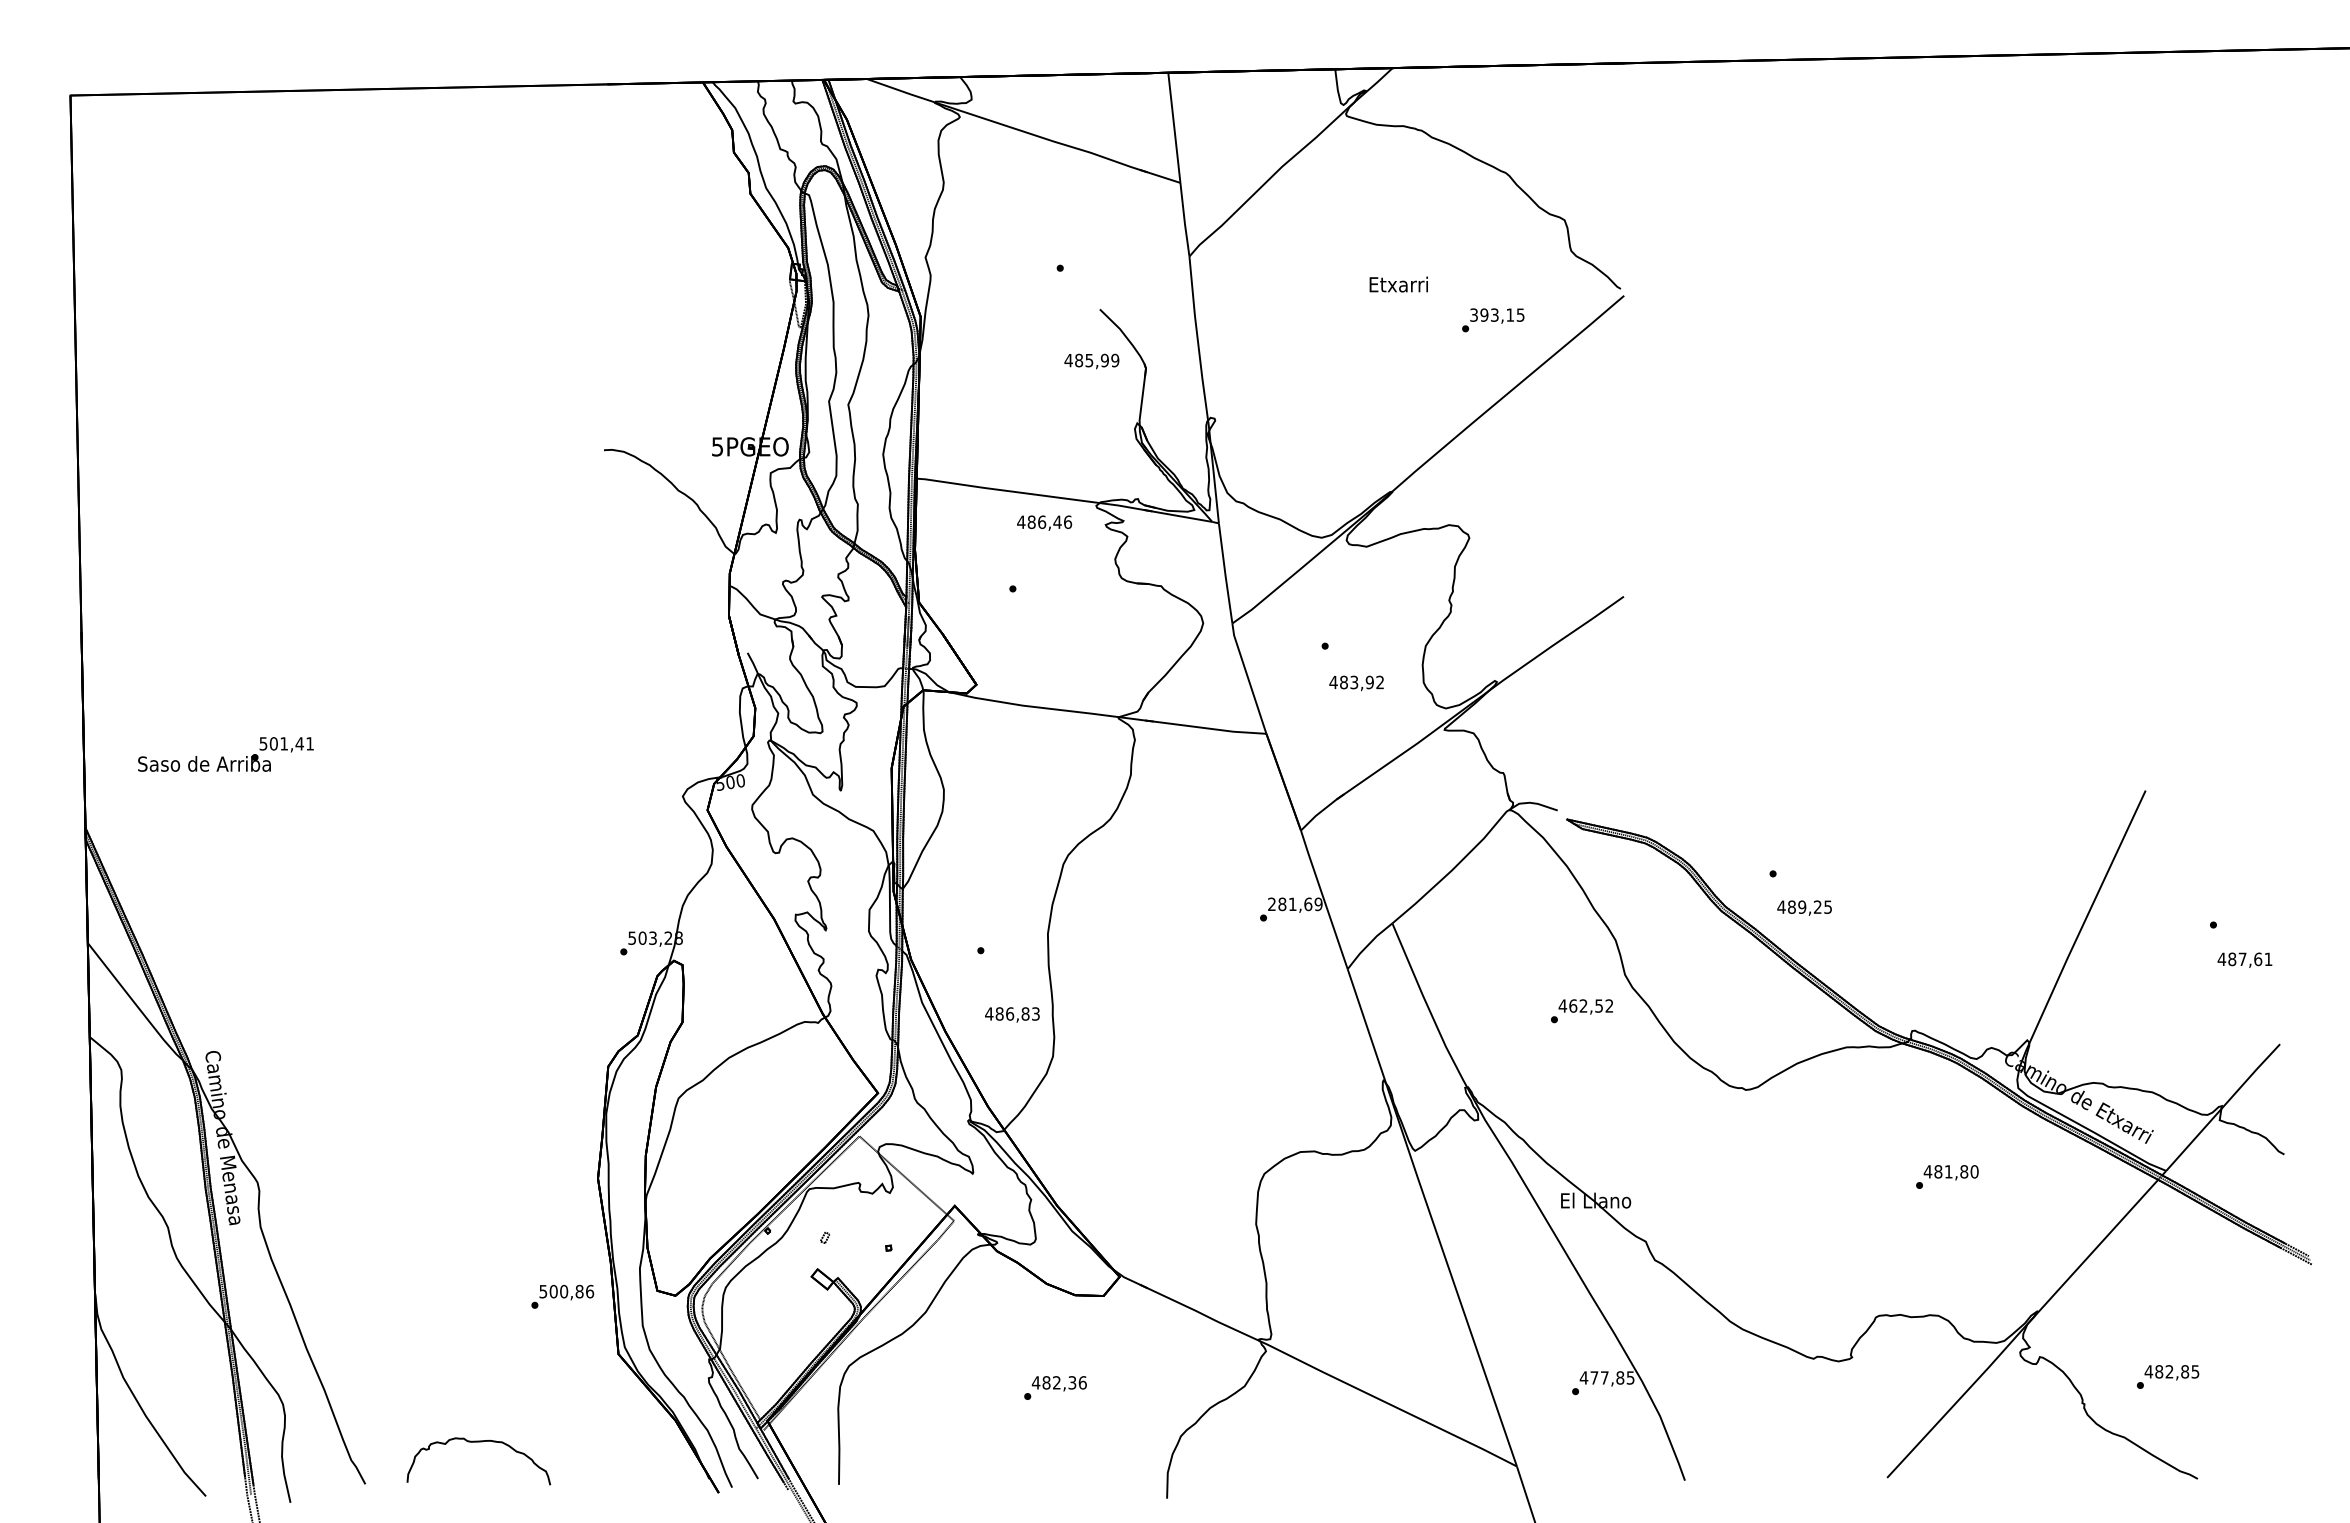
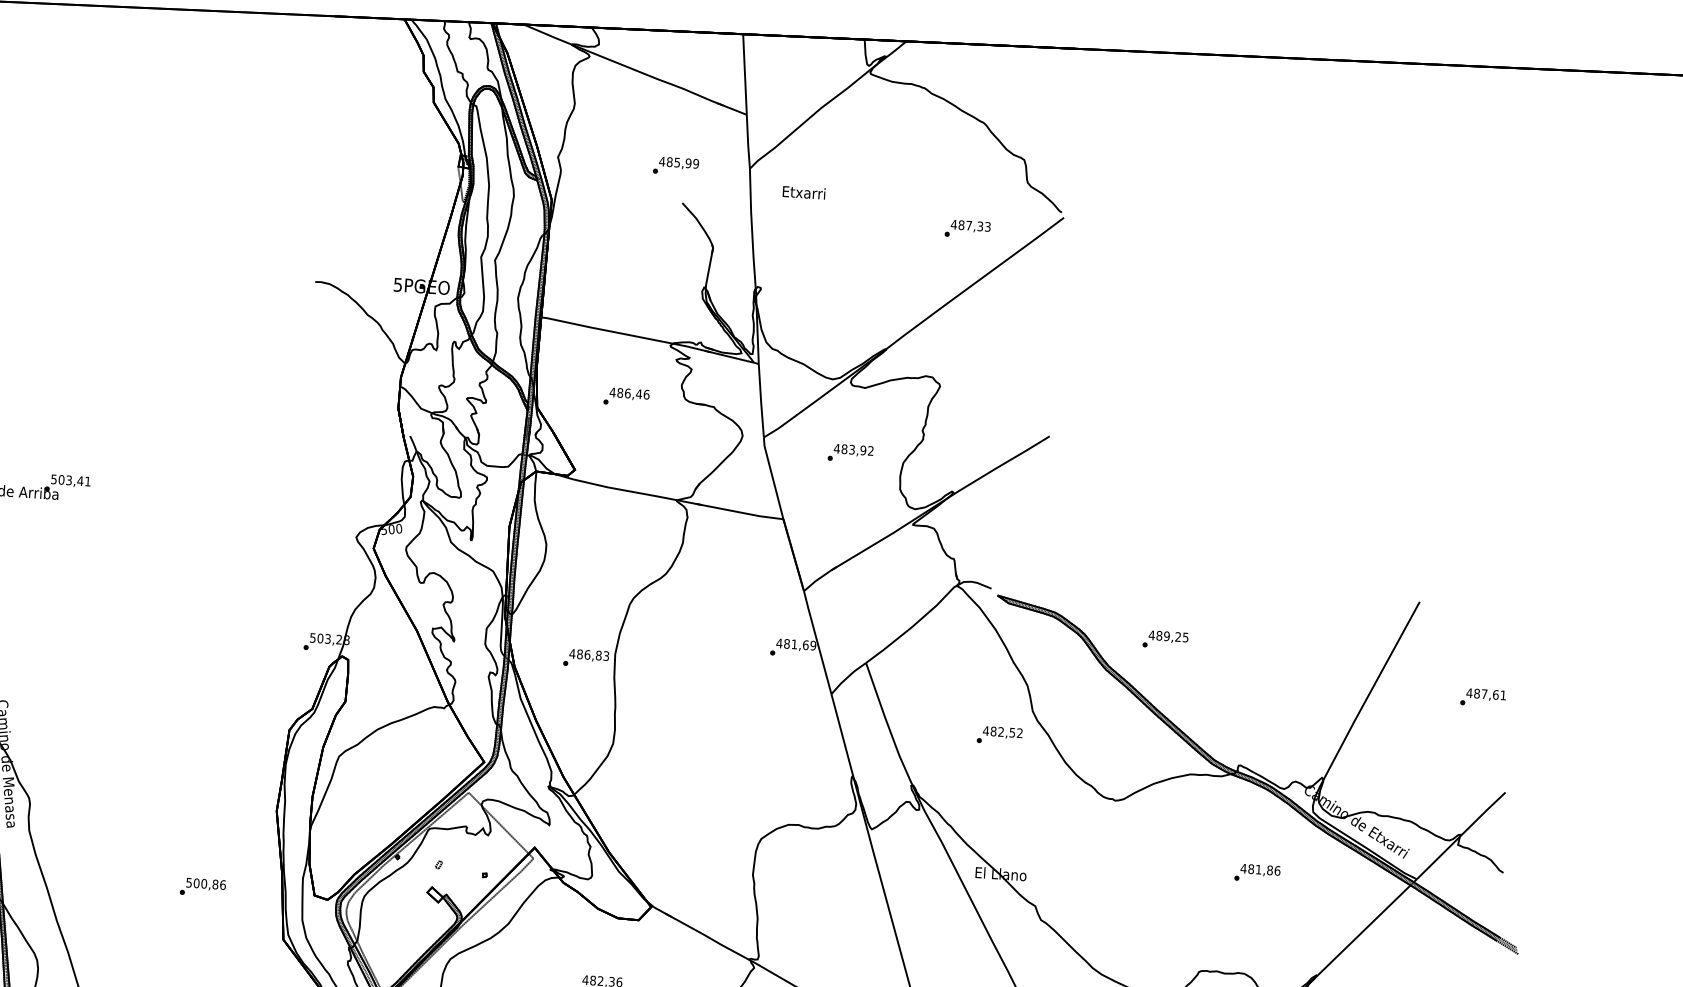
text: (1398, 284) -> (803, 192), moved
text: (1496, 314) -> (970, 225), 393,15 -> 487,33
text: (1091, 361) -> (678, 163), moved
text: (1044, 522) -> (629, 393), moved
text: (1356, 683) -> (853, 450), moved
text: (284, 743) -> (69, 480), 501,41 -> 503,41
text: (1271, 903) -> (779, 642), 281,69 -> 481,69
text: (1804, 907) -> (1168, 636), moved
text: (2244, 959) -> (1485, 694), moved
text: (1573, 1005) -> (993, 731), 462,52 -> 482,52
text: (1012, 1014) -> (589, 655), moved
text: (1974, 1171) -> (1277, 870), 481,80 -> 481,86
text: (562, 1296) -> (202, 887), moved

